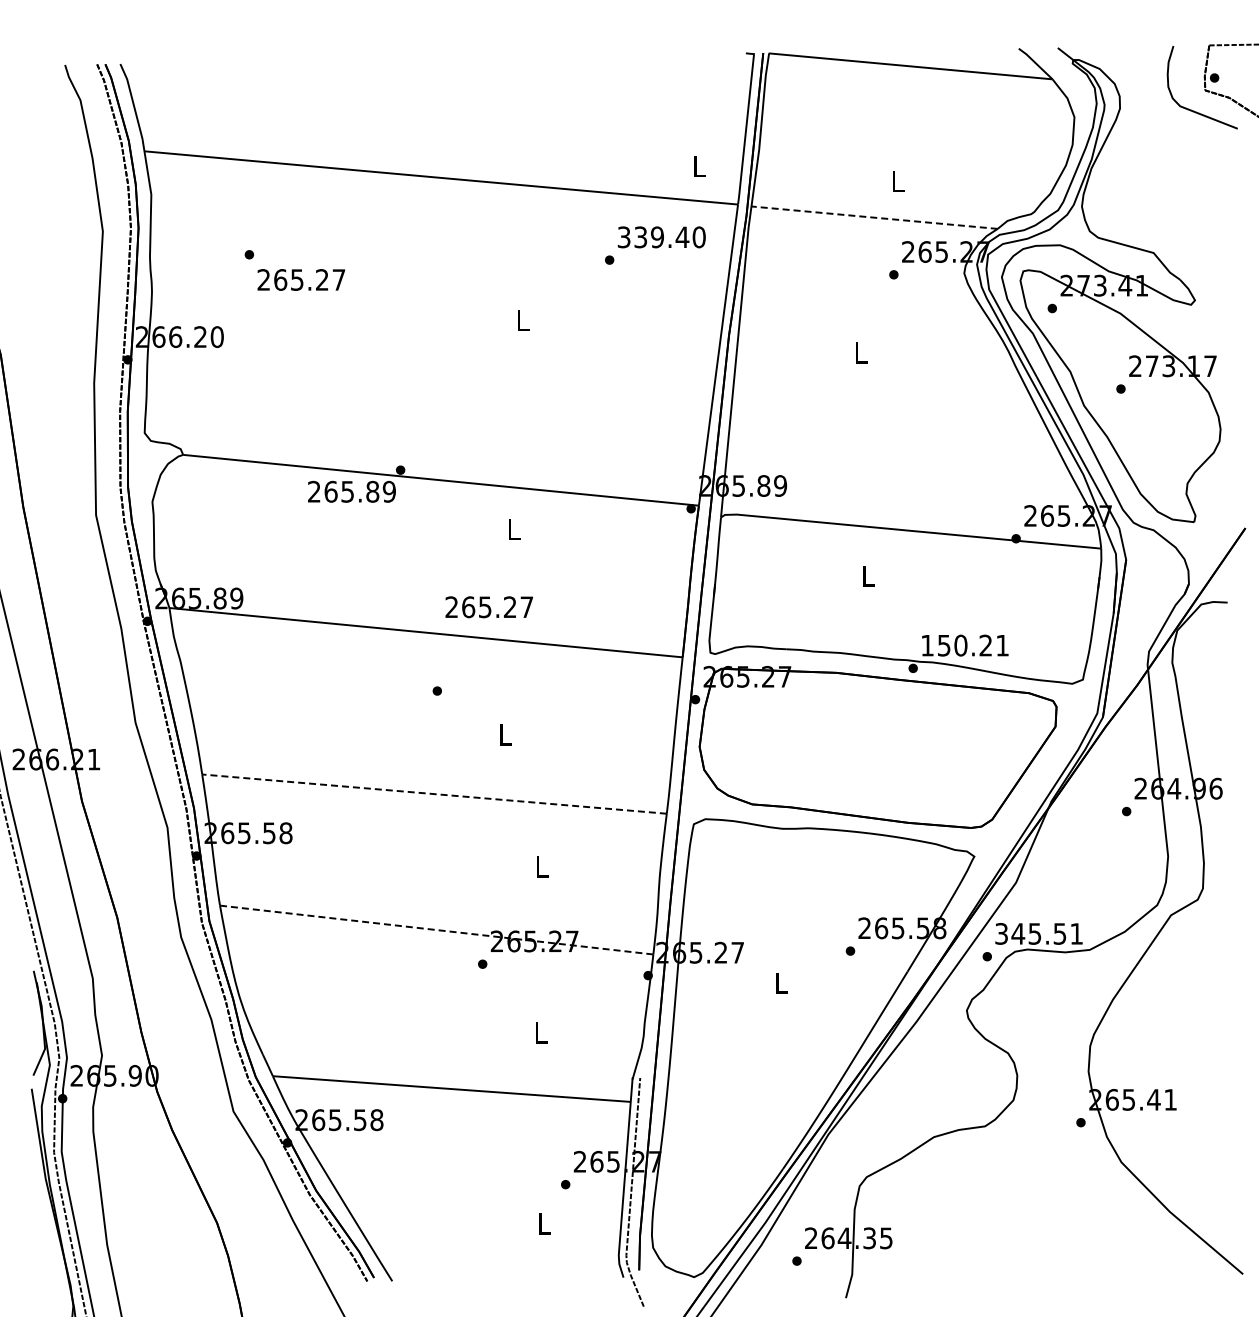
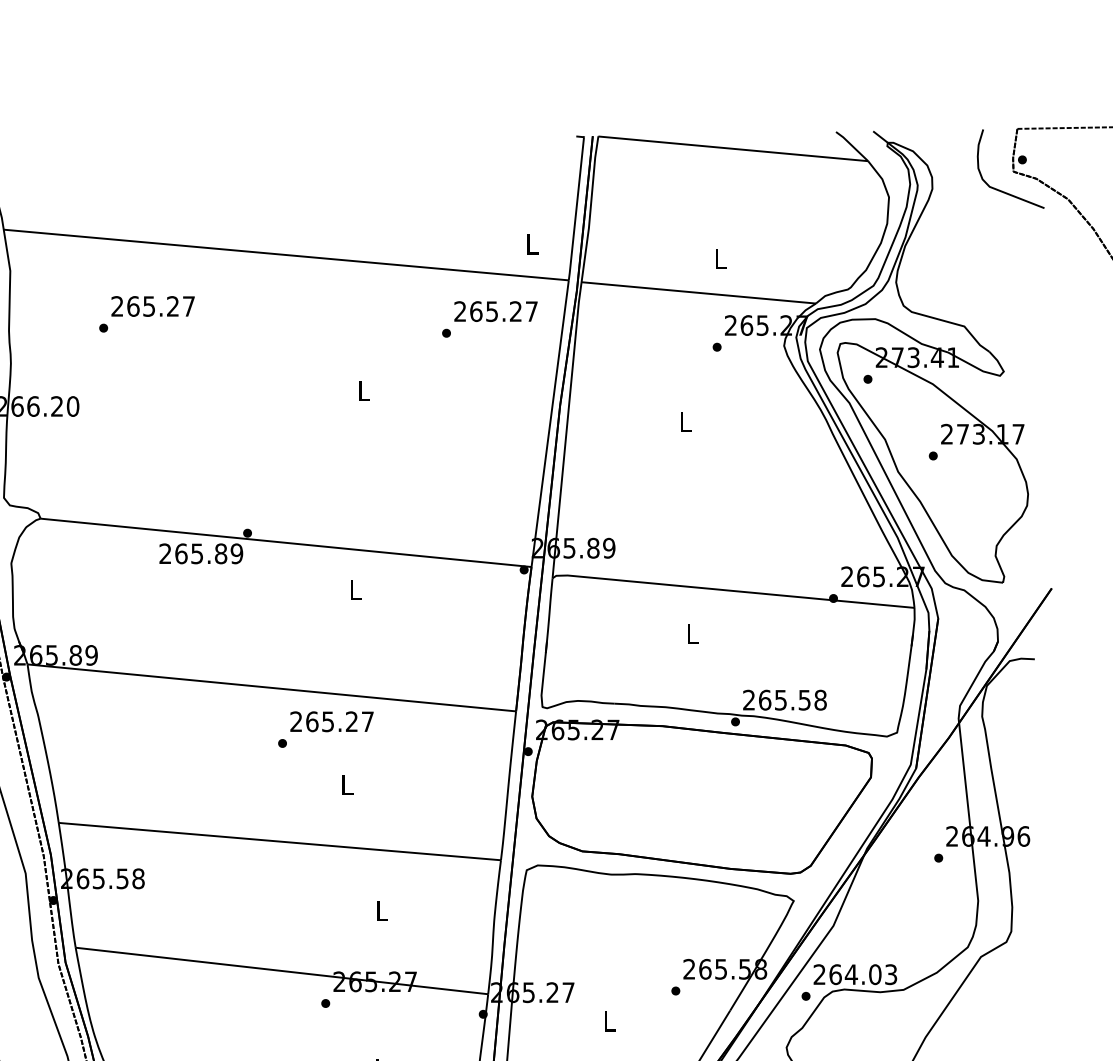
line: (874, 217) -> (698, 292), dashed -> solid
text: (661, 237) -> (495, 311), 339.40 -> 265.27
text: (301, 279) -> (153, 306), moved
text: (488, 607) -> (331, 722), moved
text: (965, 645) -> (785, 700), 150.21 -> 265.58
line: (434, 794) -> (279, 841), dashed -> solid
line: (437, 930) -> (282, 971), dashed -> solid
text: (1038, 933) -> (854, 974), 345.51 -> 264.03

